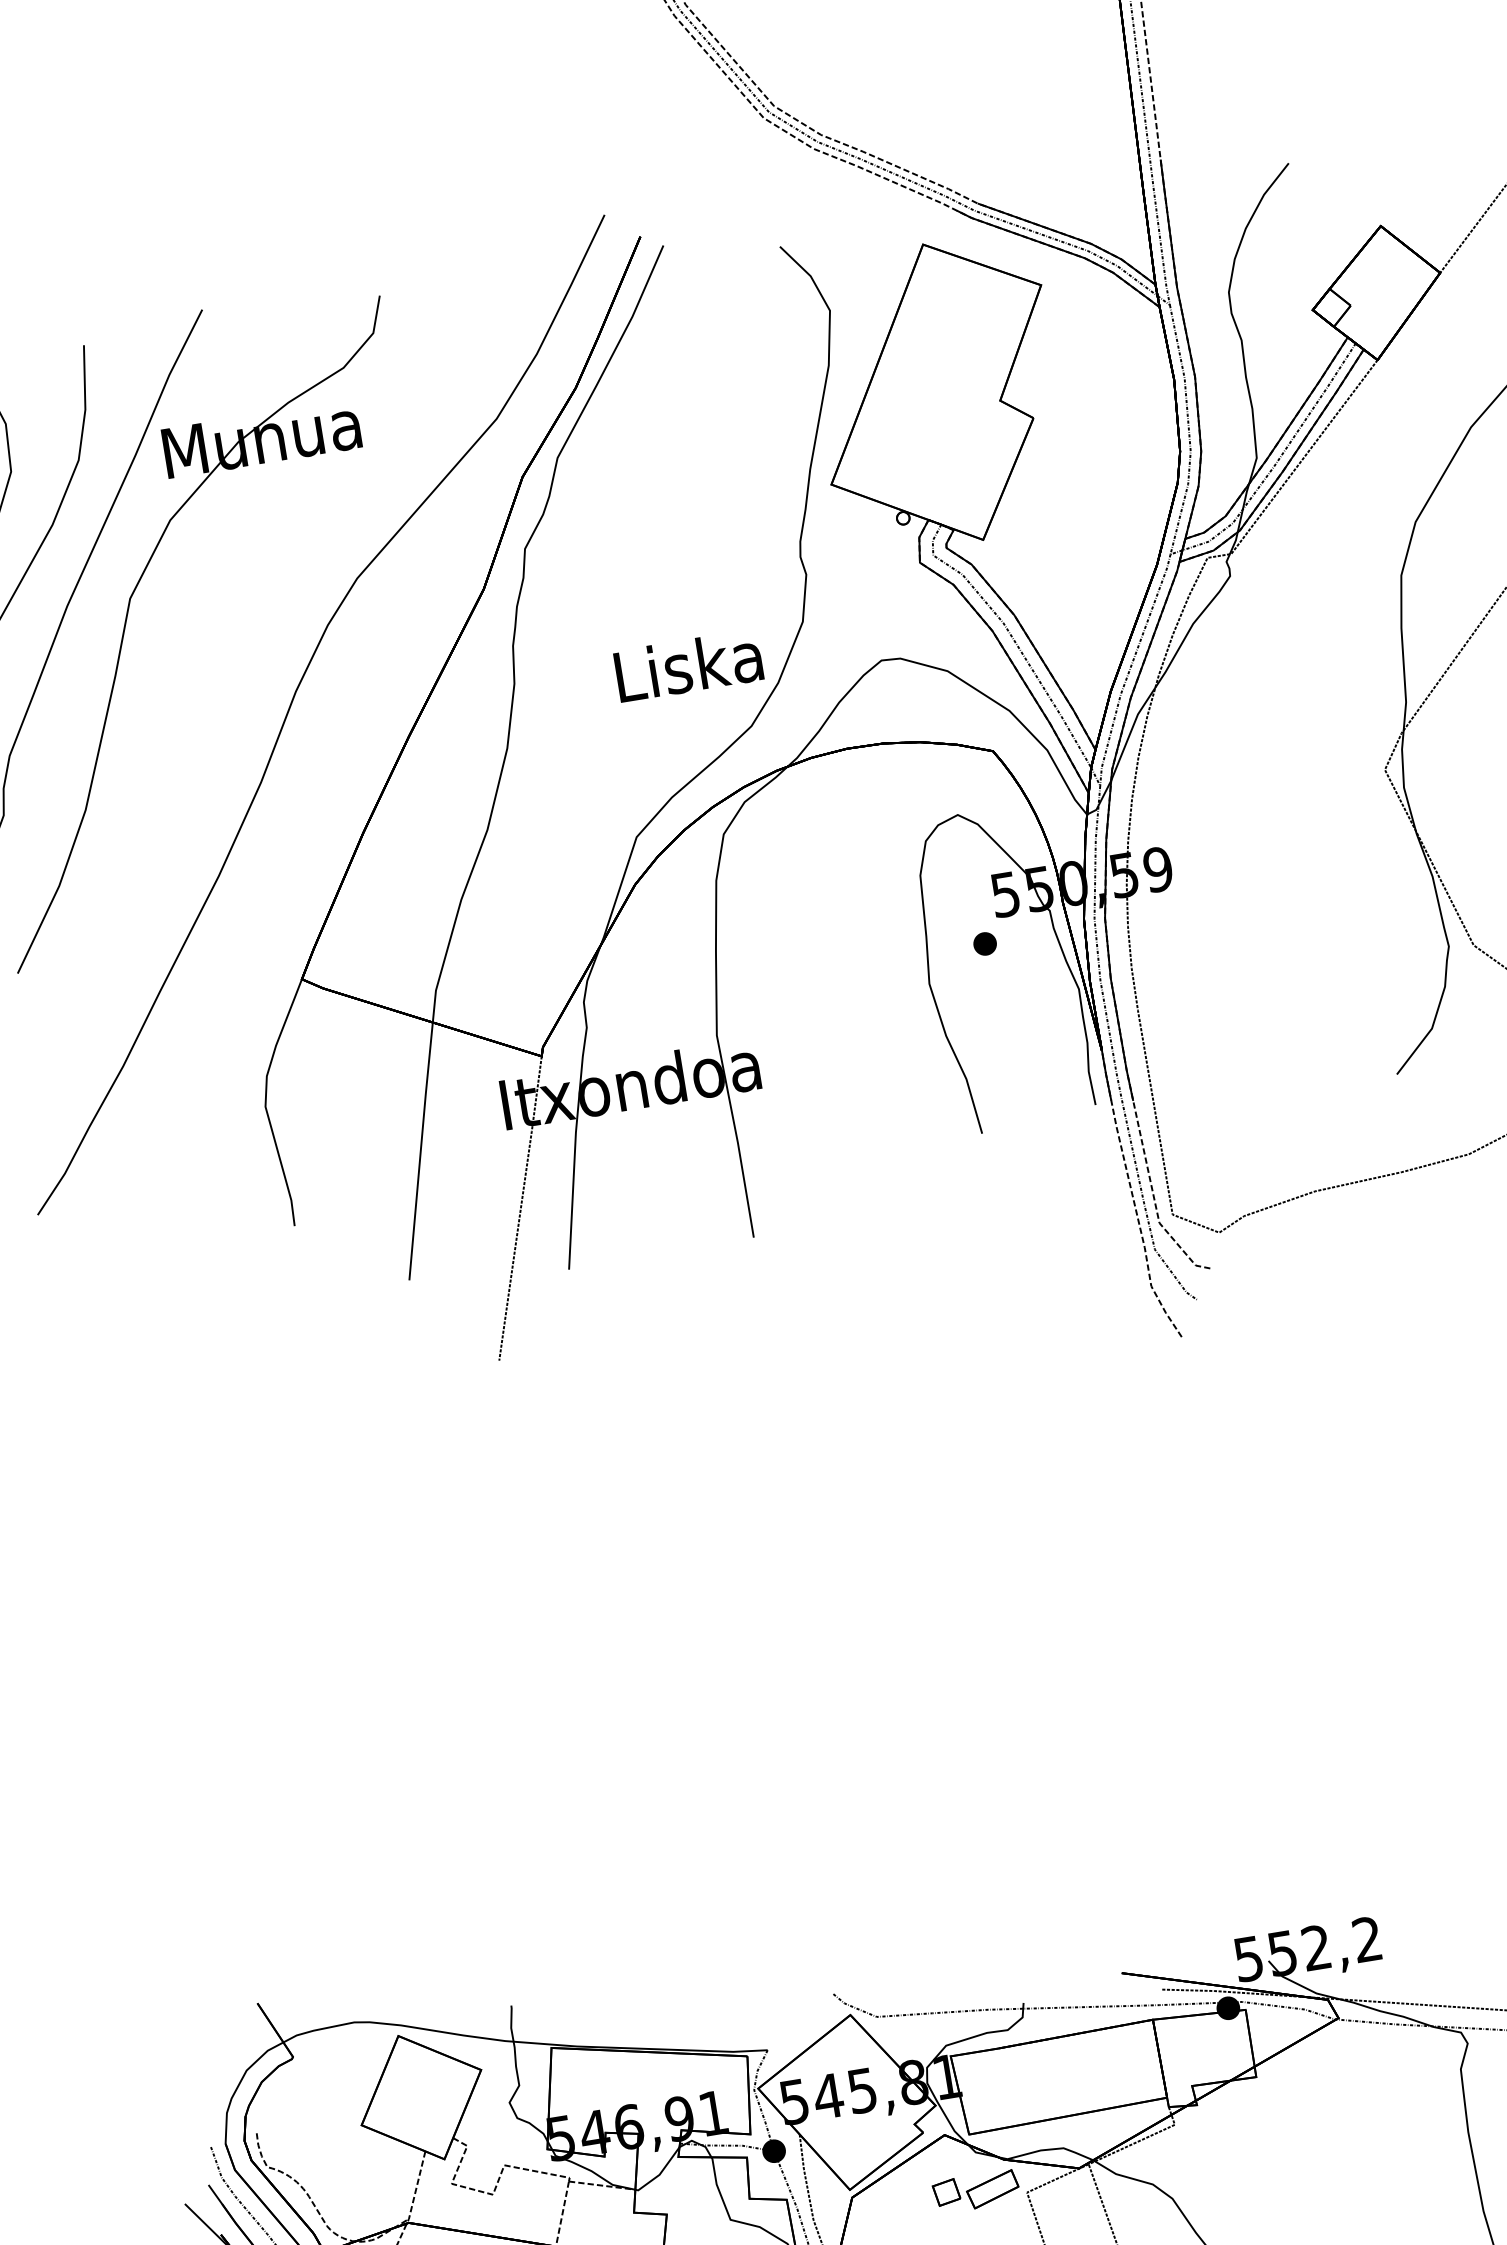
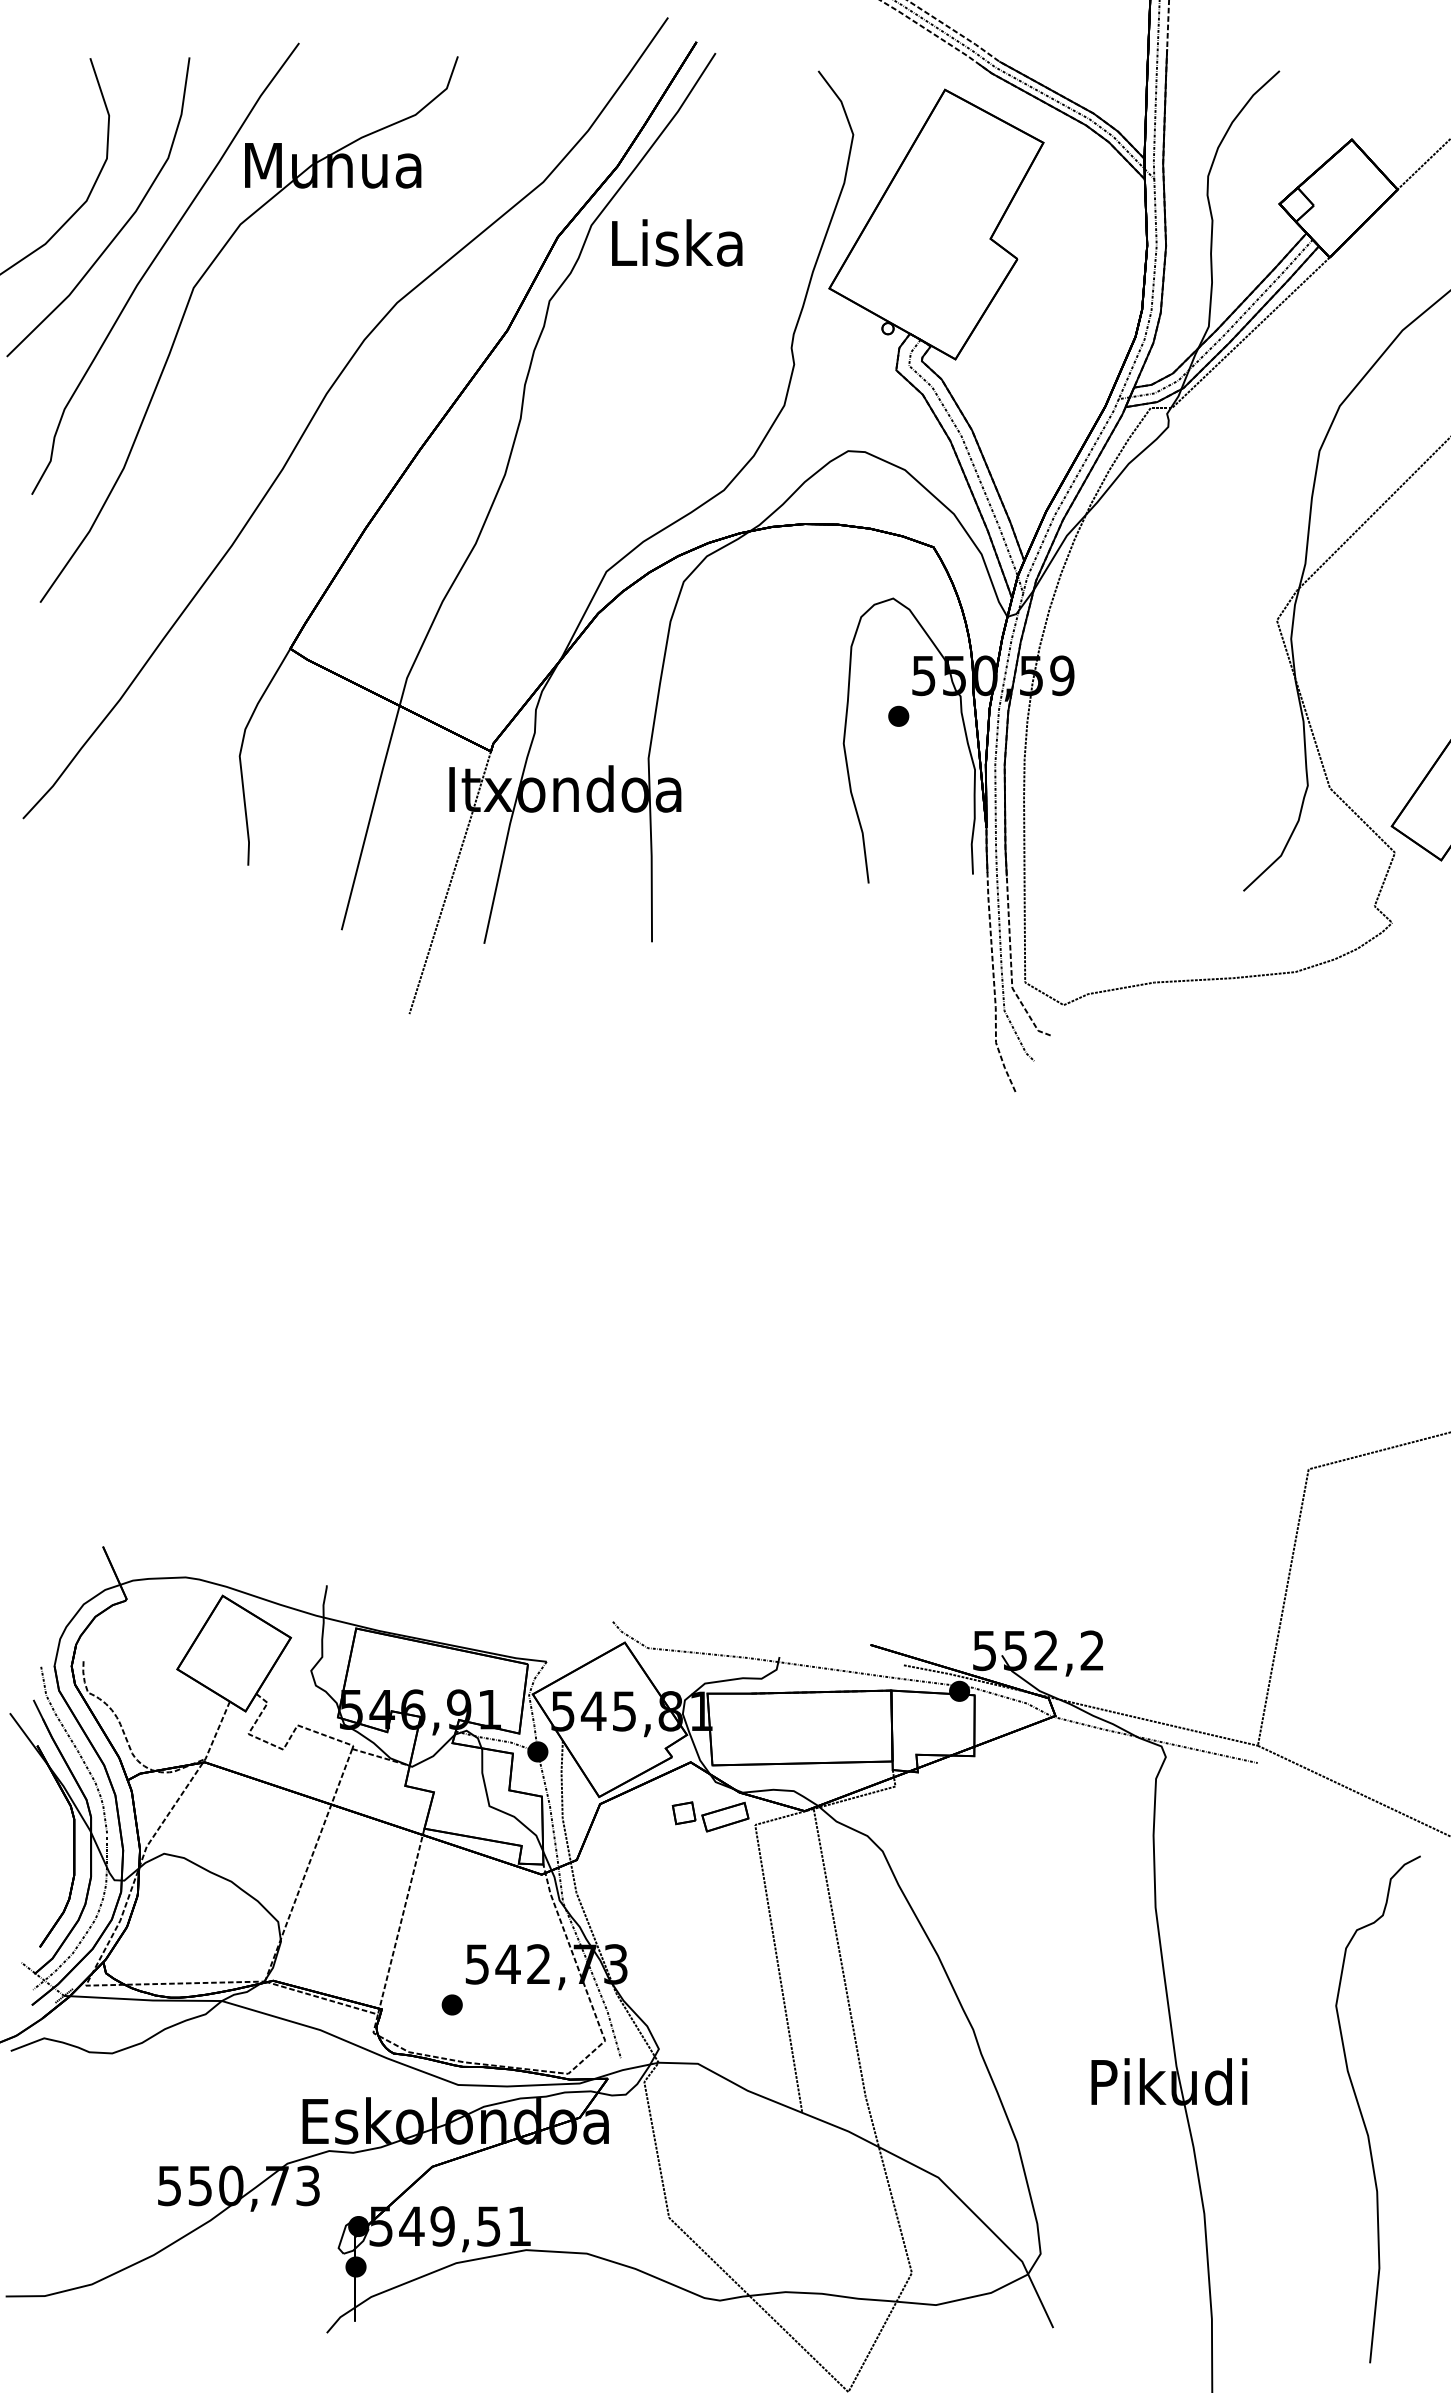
text: (688, 665) -> (677, 242), moved

